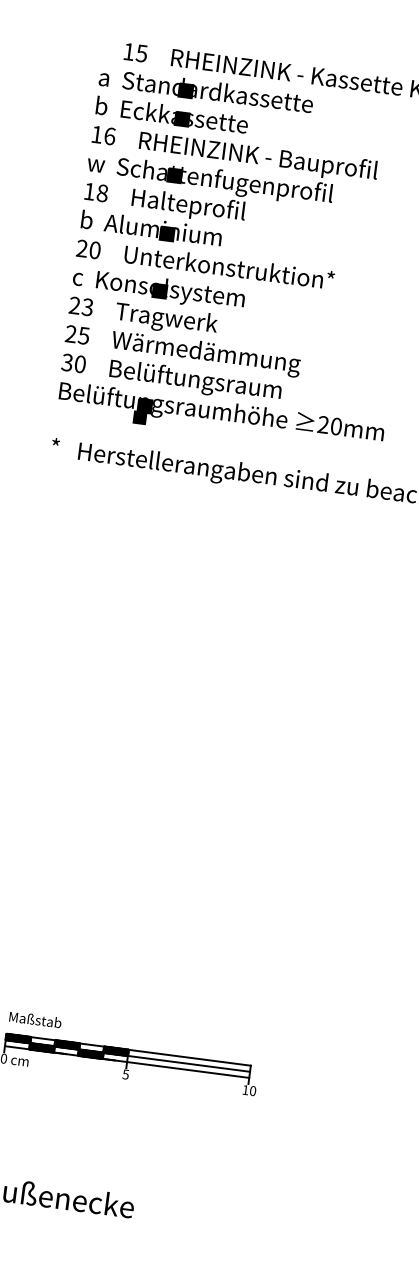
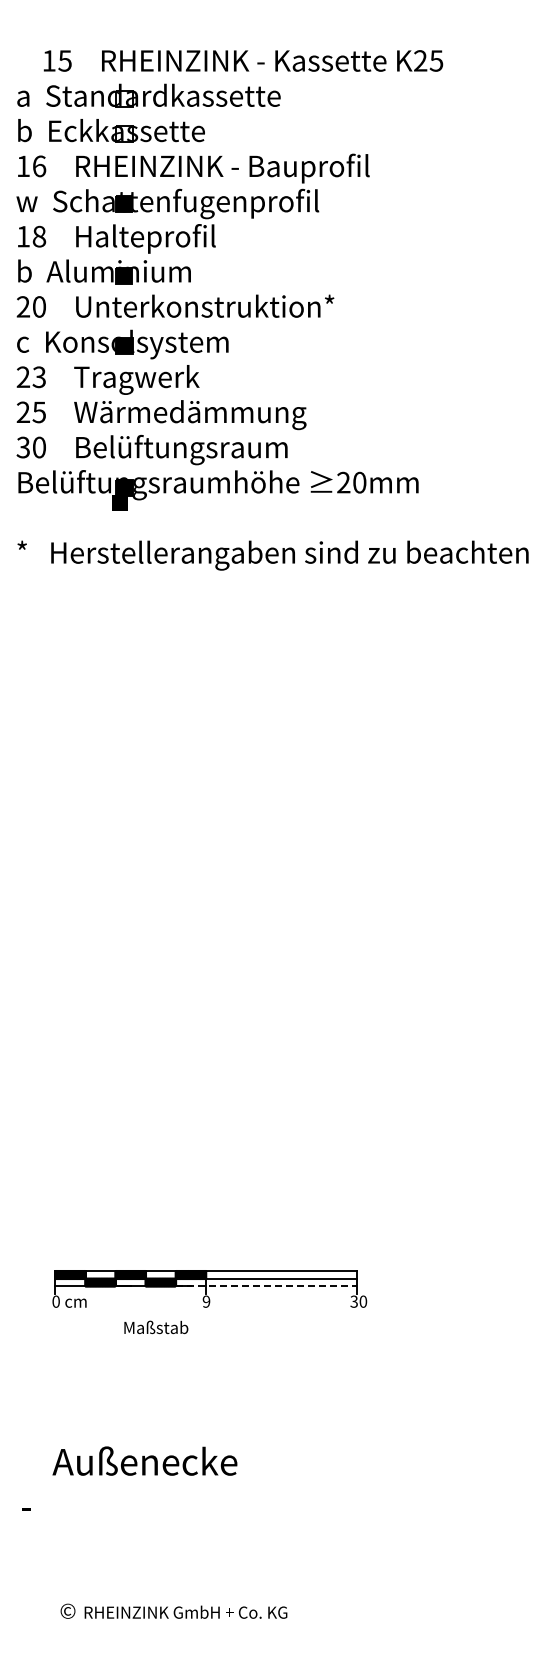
fill: (185, 91) -> (124, 99), removed
fill: (182, 119) -> (124, 134), removed
text: (35, 1019) -> (156, 1327), moved
line: (176, 1068) -> (266, 1286), solid -> dashed
text: (125, 1074) -> (206, 1301), 5 -> 9
text: (245, 1089) -> (353, 1301), 10 -> 30

